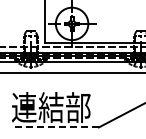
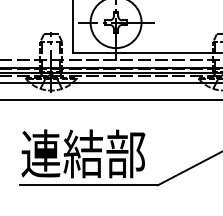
line: (54, 127) -> (88, 185), dashed -> solid

